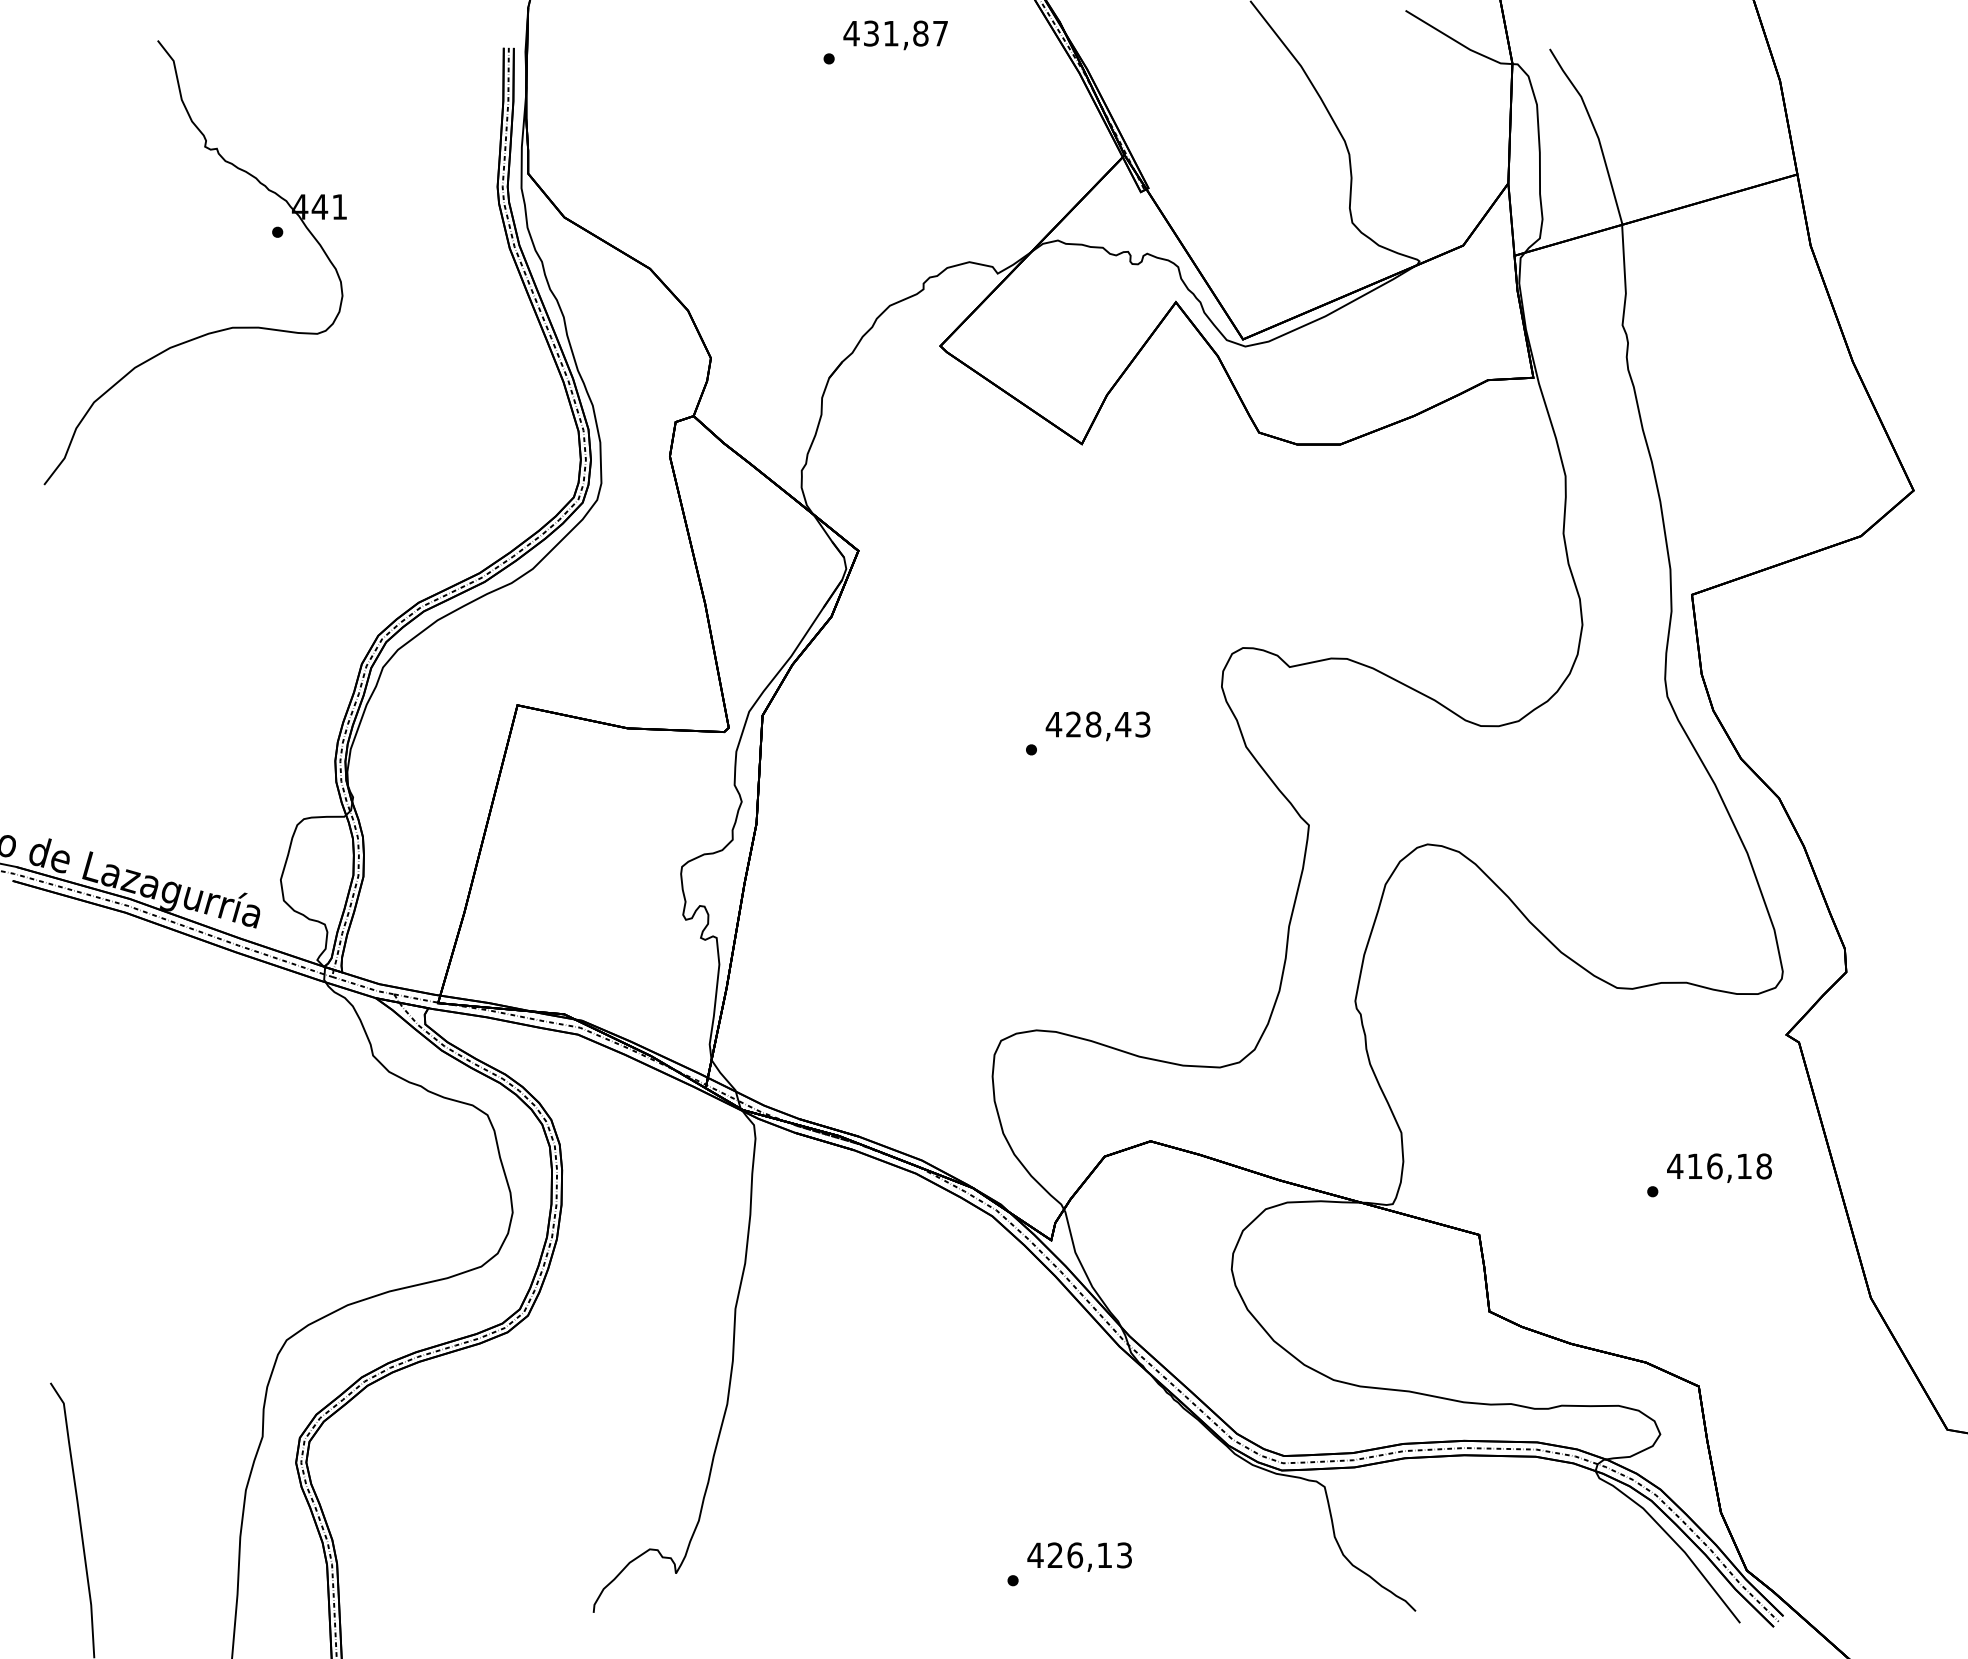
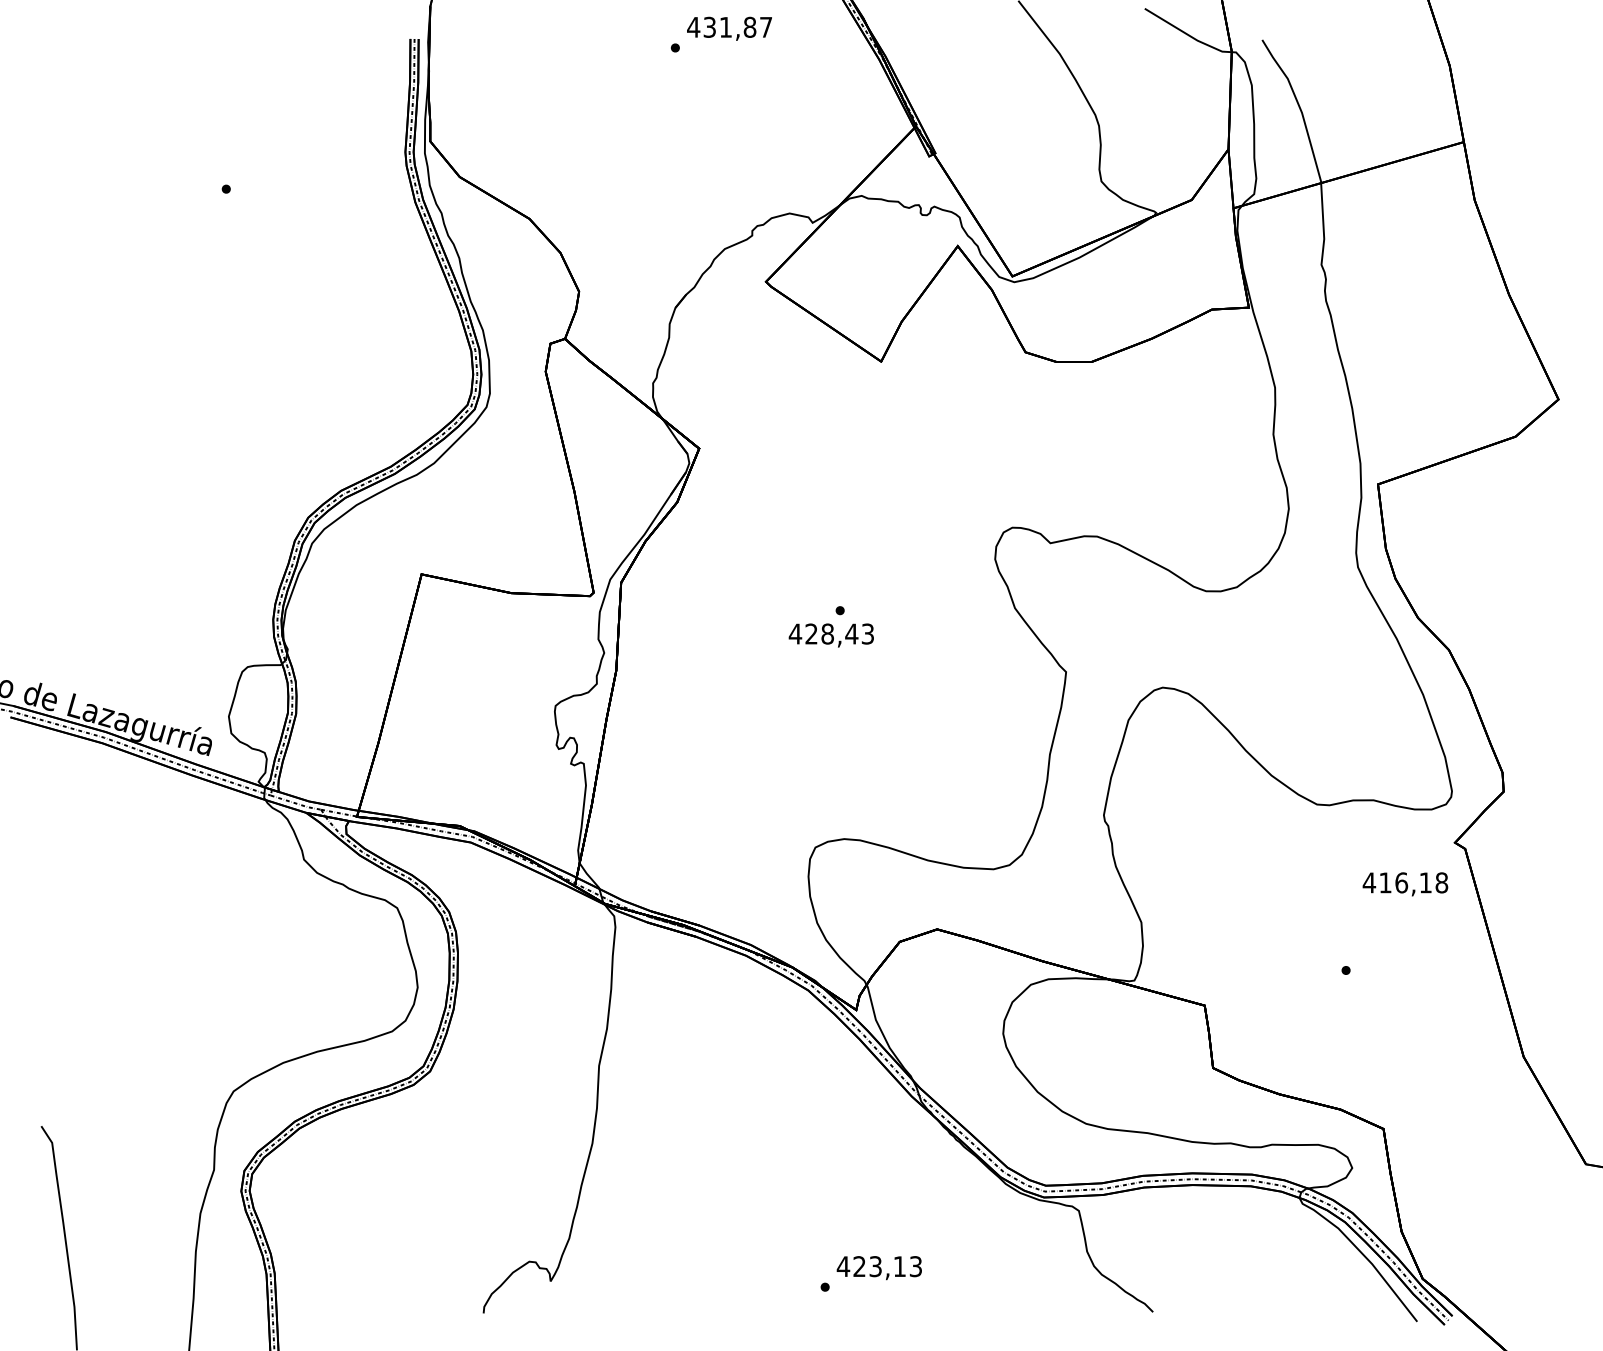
part: (214, 330) -> (174, 269), removed
text: (1096, 726) -> (830, 635), moved
text: (1719, 1168) -> (1405, 884), moved
text: (1074, 1555) -> (875, 1266), 426,13 -> 423,13

